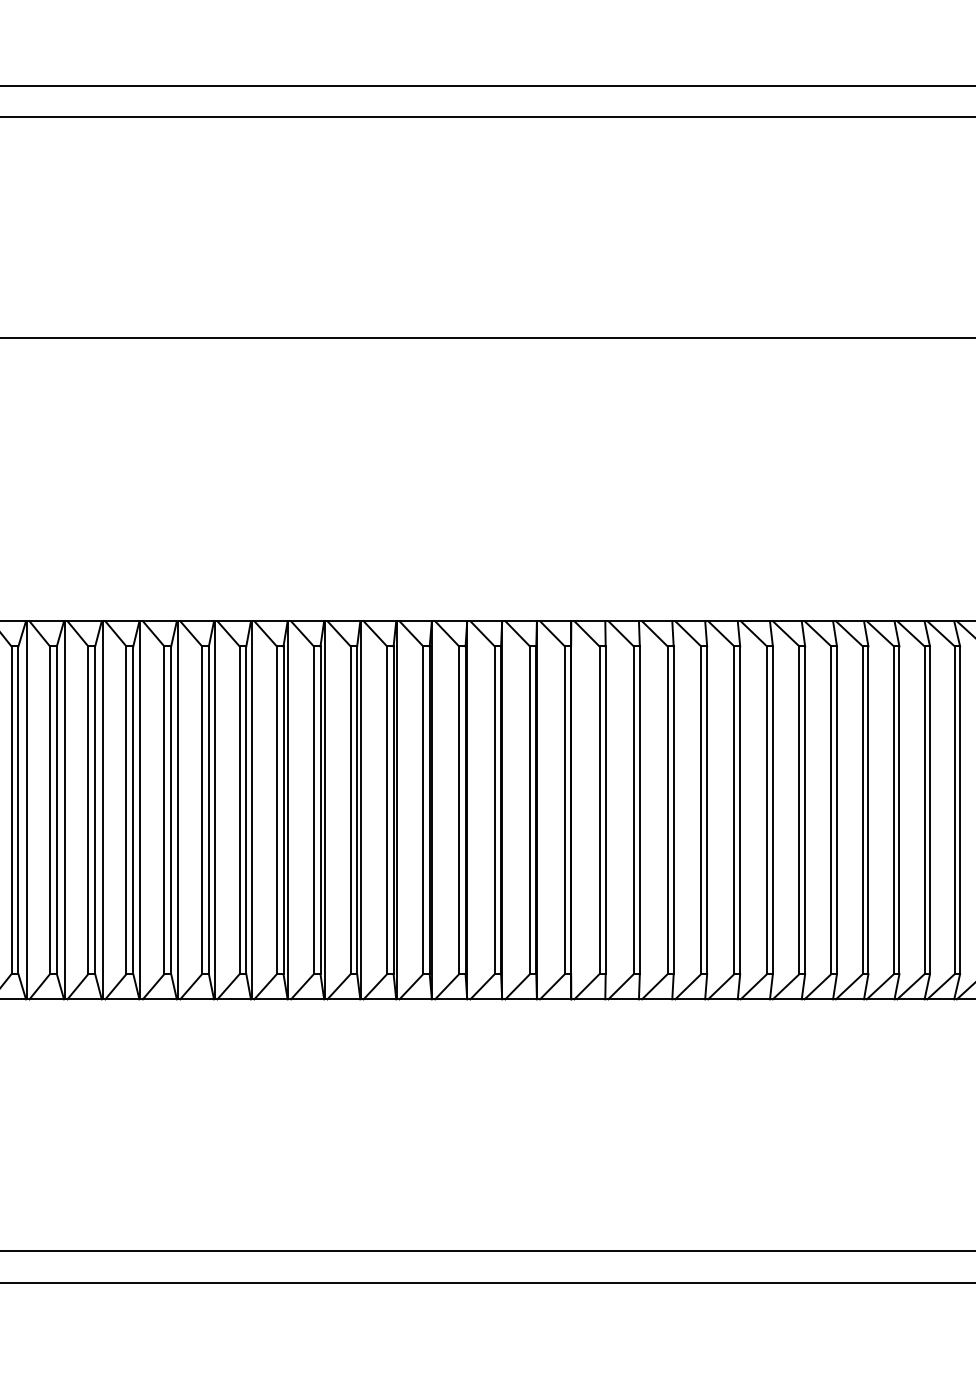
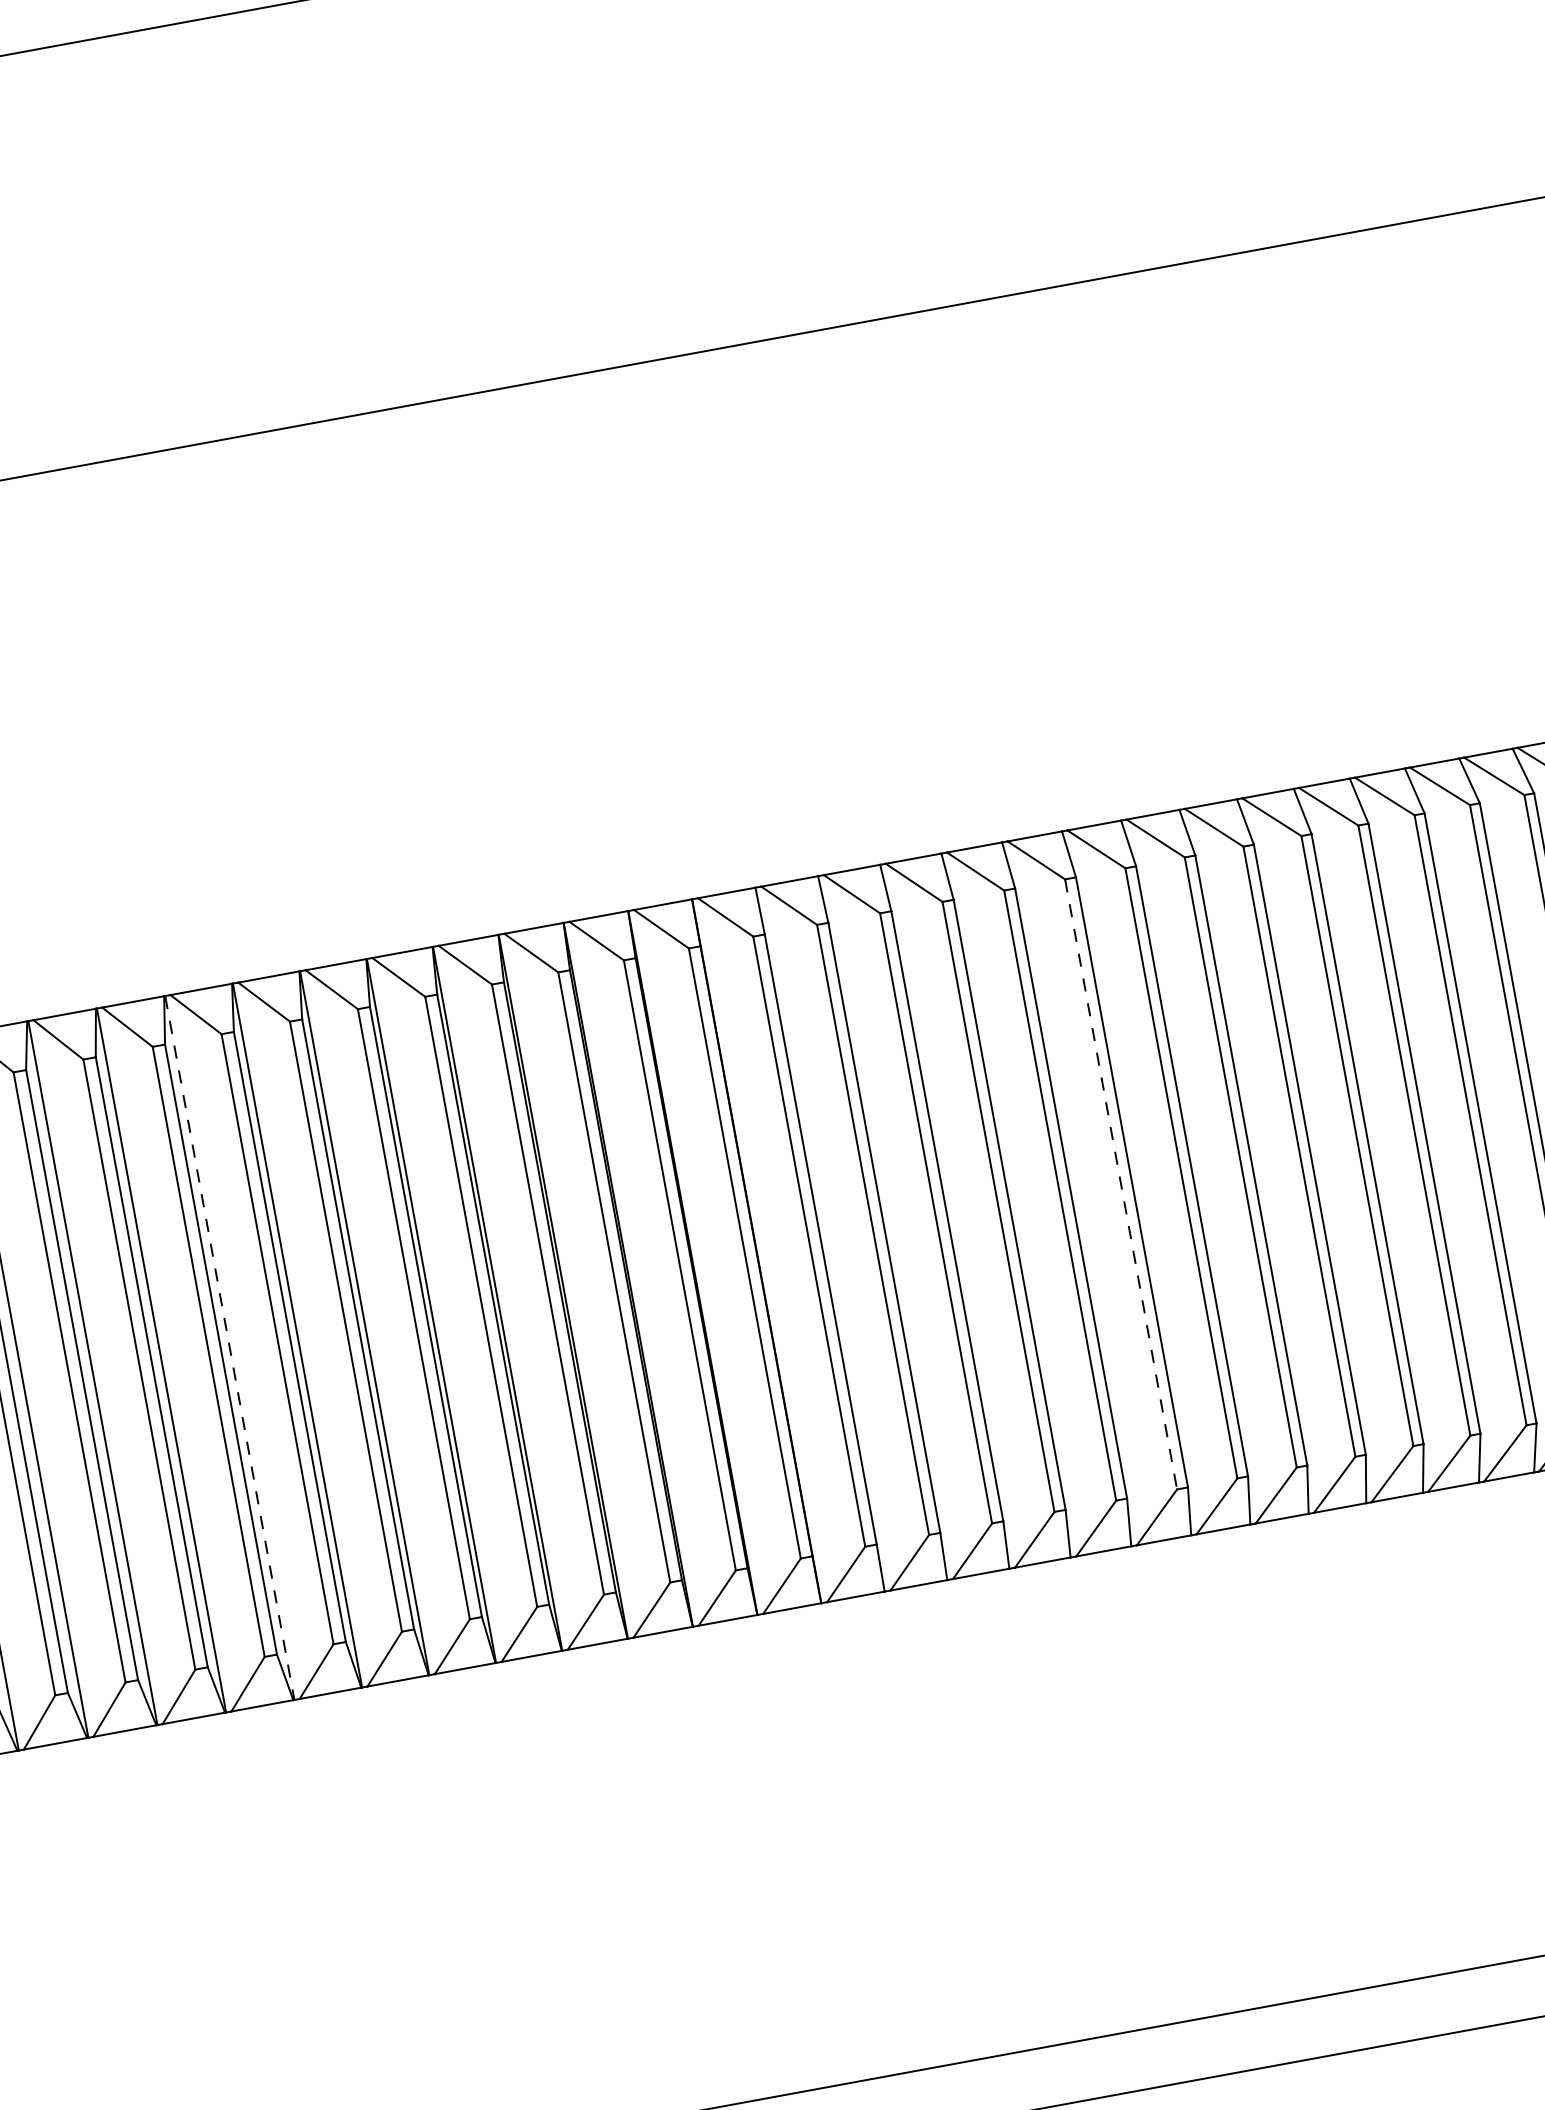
line: (288, 810) -> (230, 1348), solid -> dashed
line: (767, 810) -> (1122, 1184), solid -> dashed

